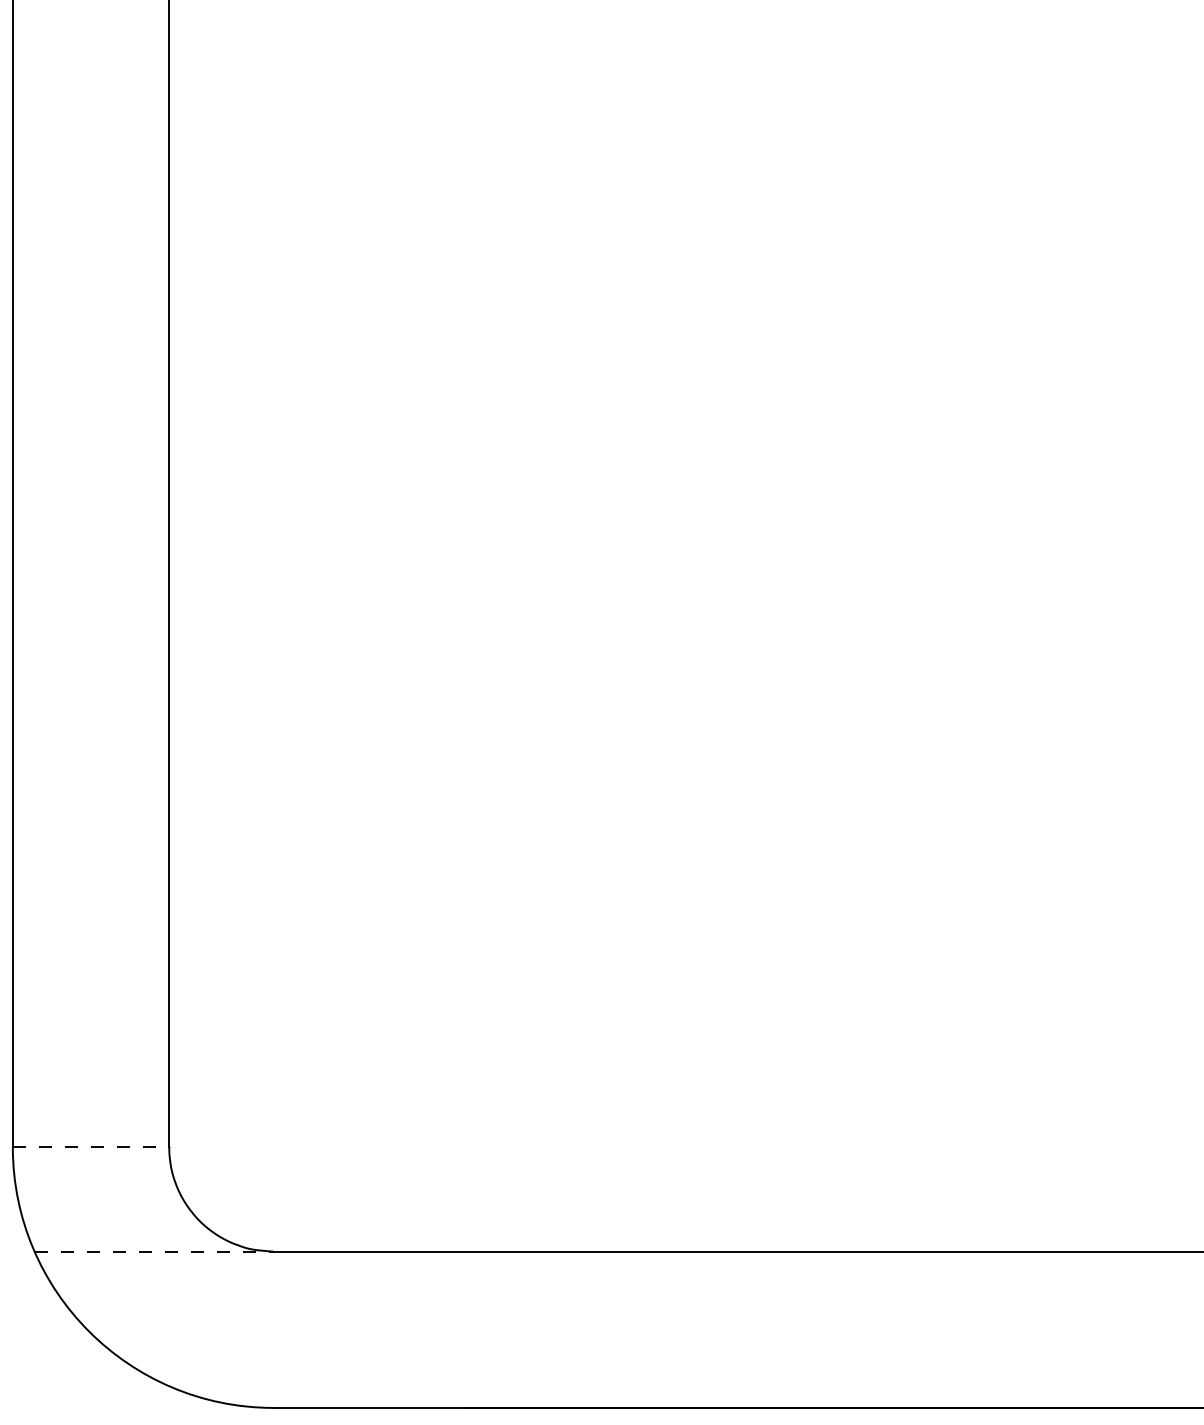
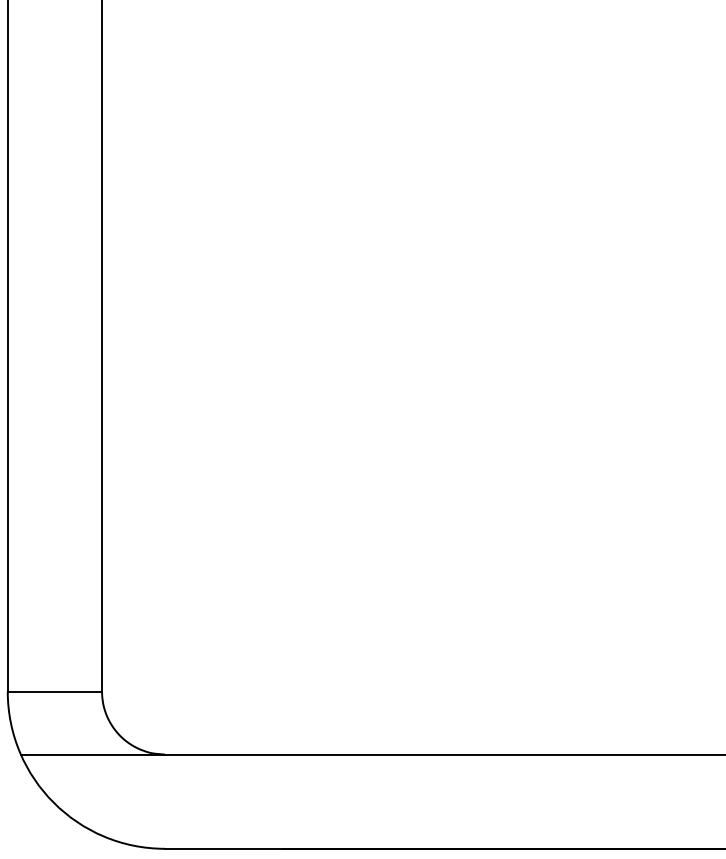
line: (92, 1147) -> (55, 691), dashed -> solid
line: (155, 1251) -> (93, 754), dashed -> solid

